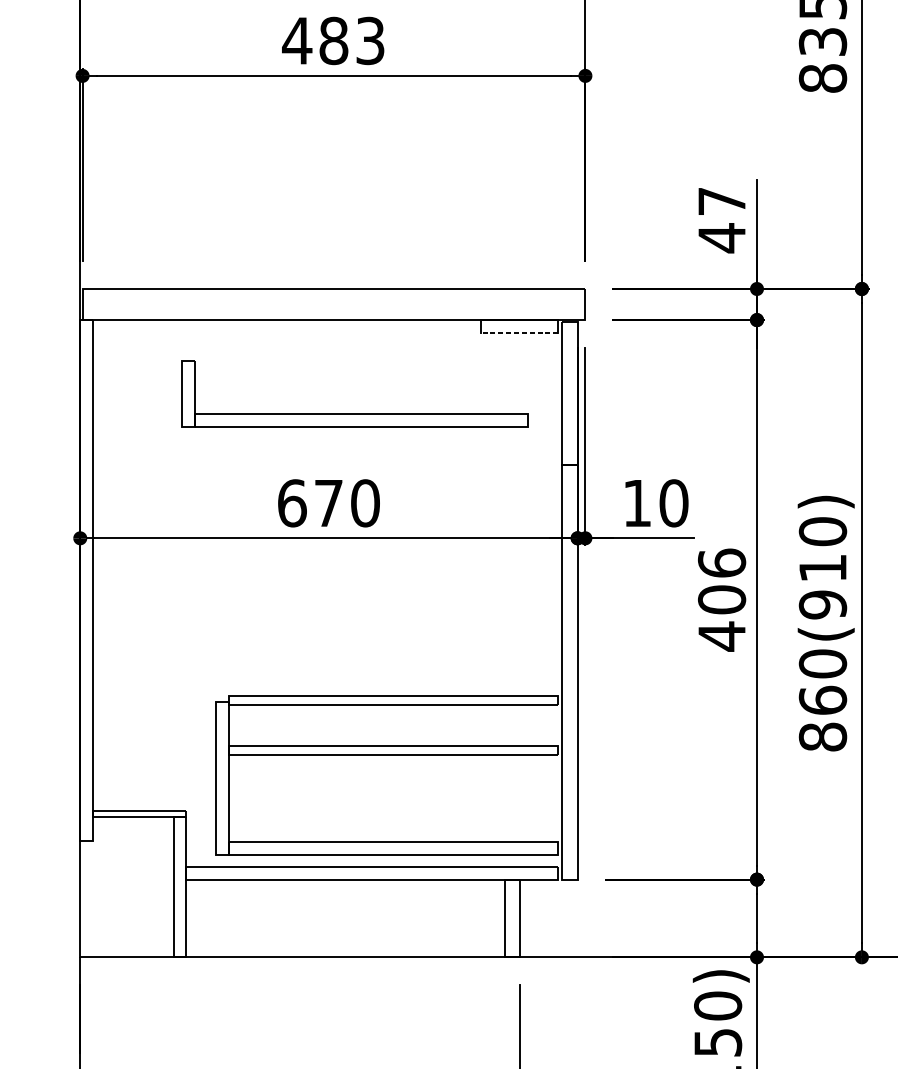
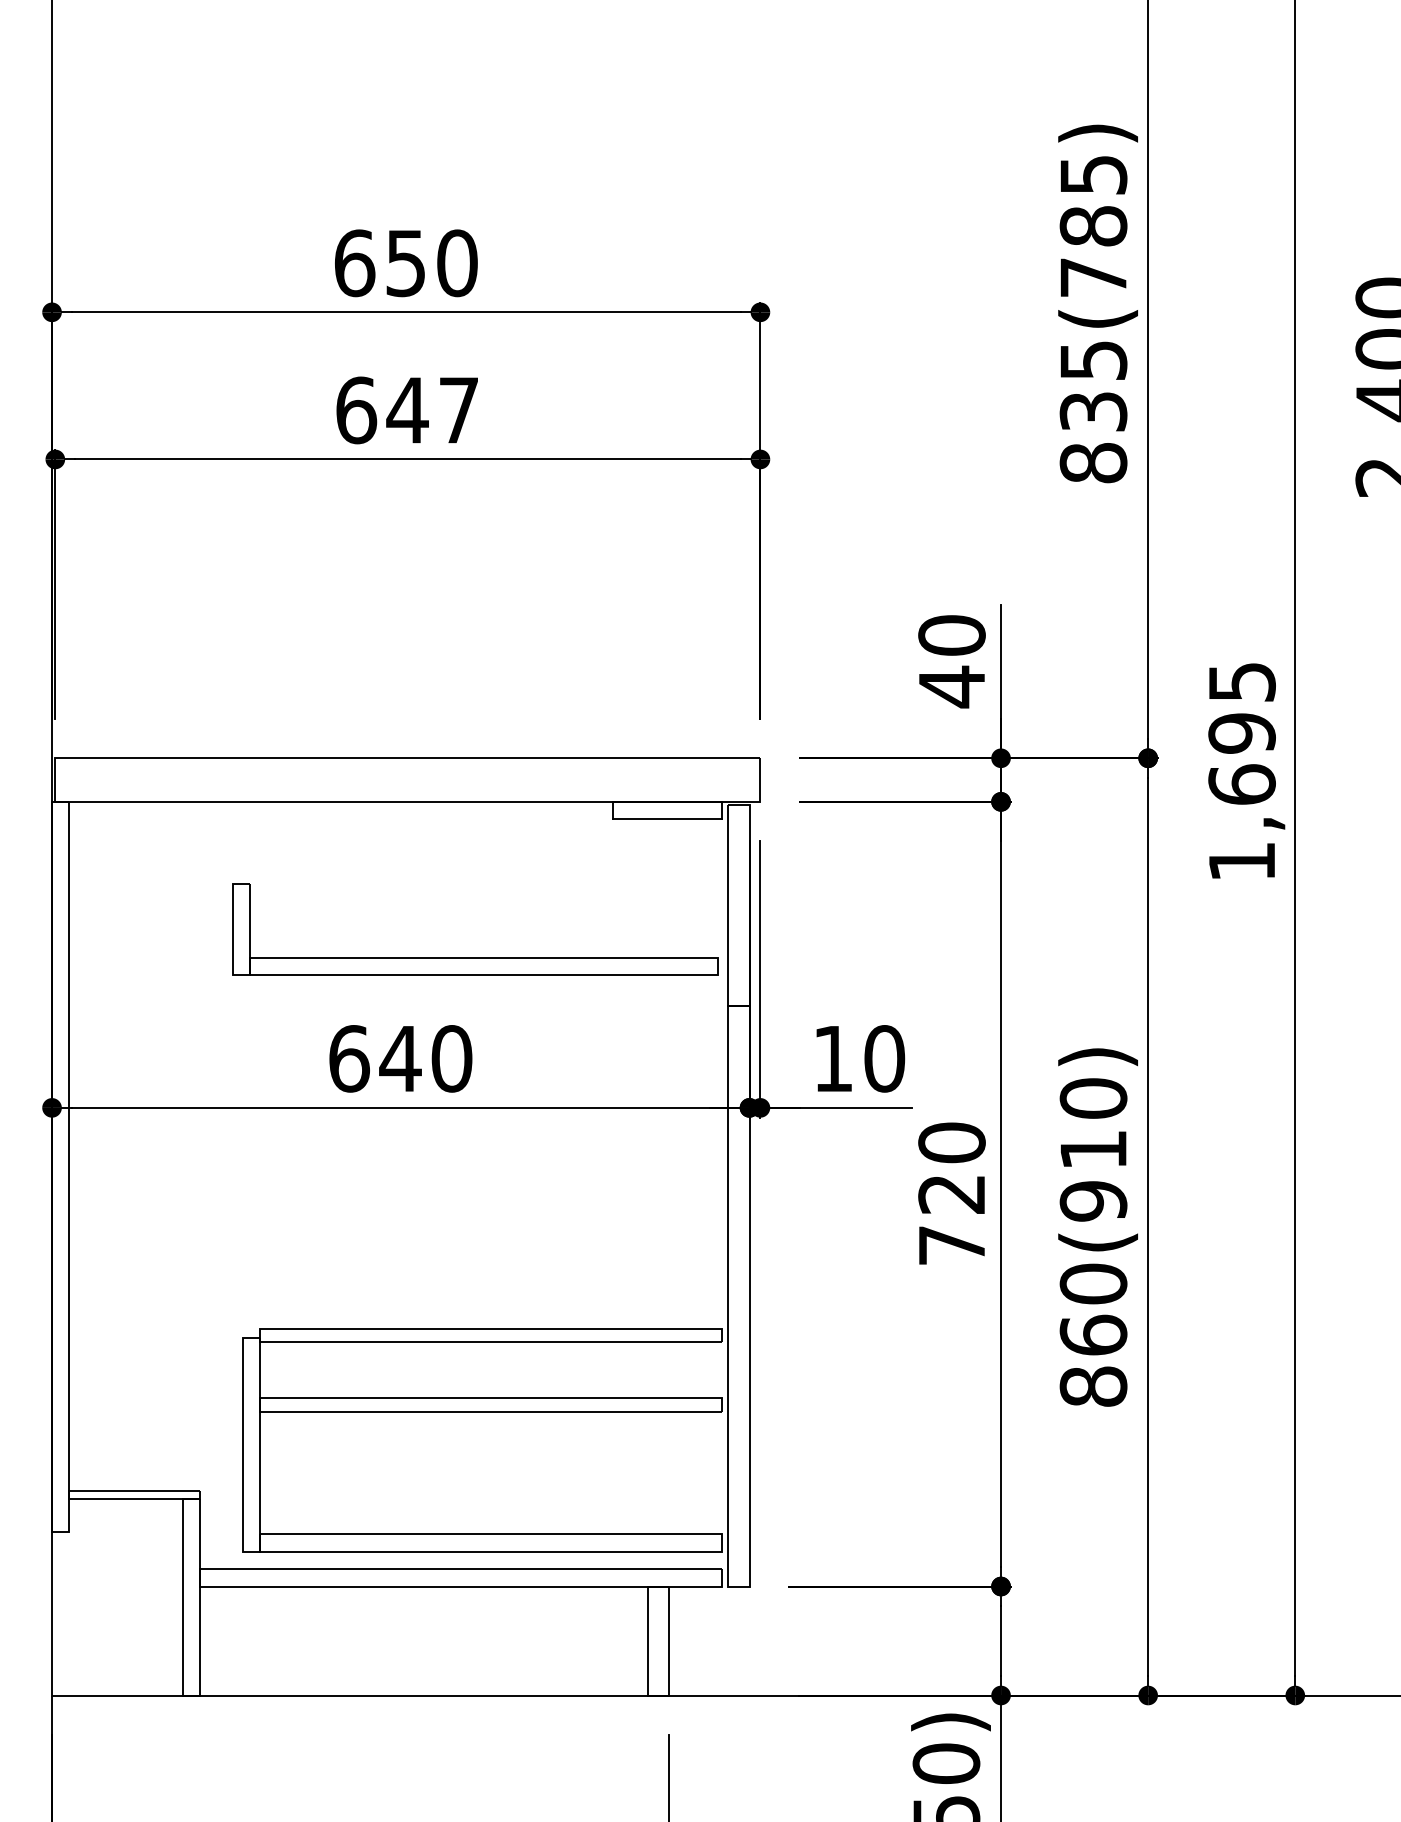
text: (333, 41) -> (406, 410), 483 -> 647
text: (721, 201) -> (951, 635), 47 -> 40
line: (519, 332) -> (667, 819), dashed -> solid
part: (355, 413) -> (475, 957), moved
text: (328, 503) -> (400, 1058), 670 -> 640
text: (721, 600) -> (951, 1194), 406 -> 720

